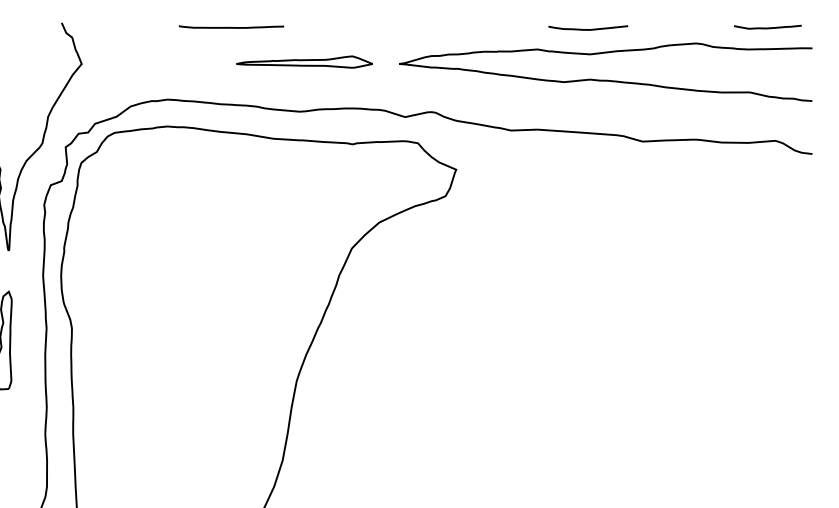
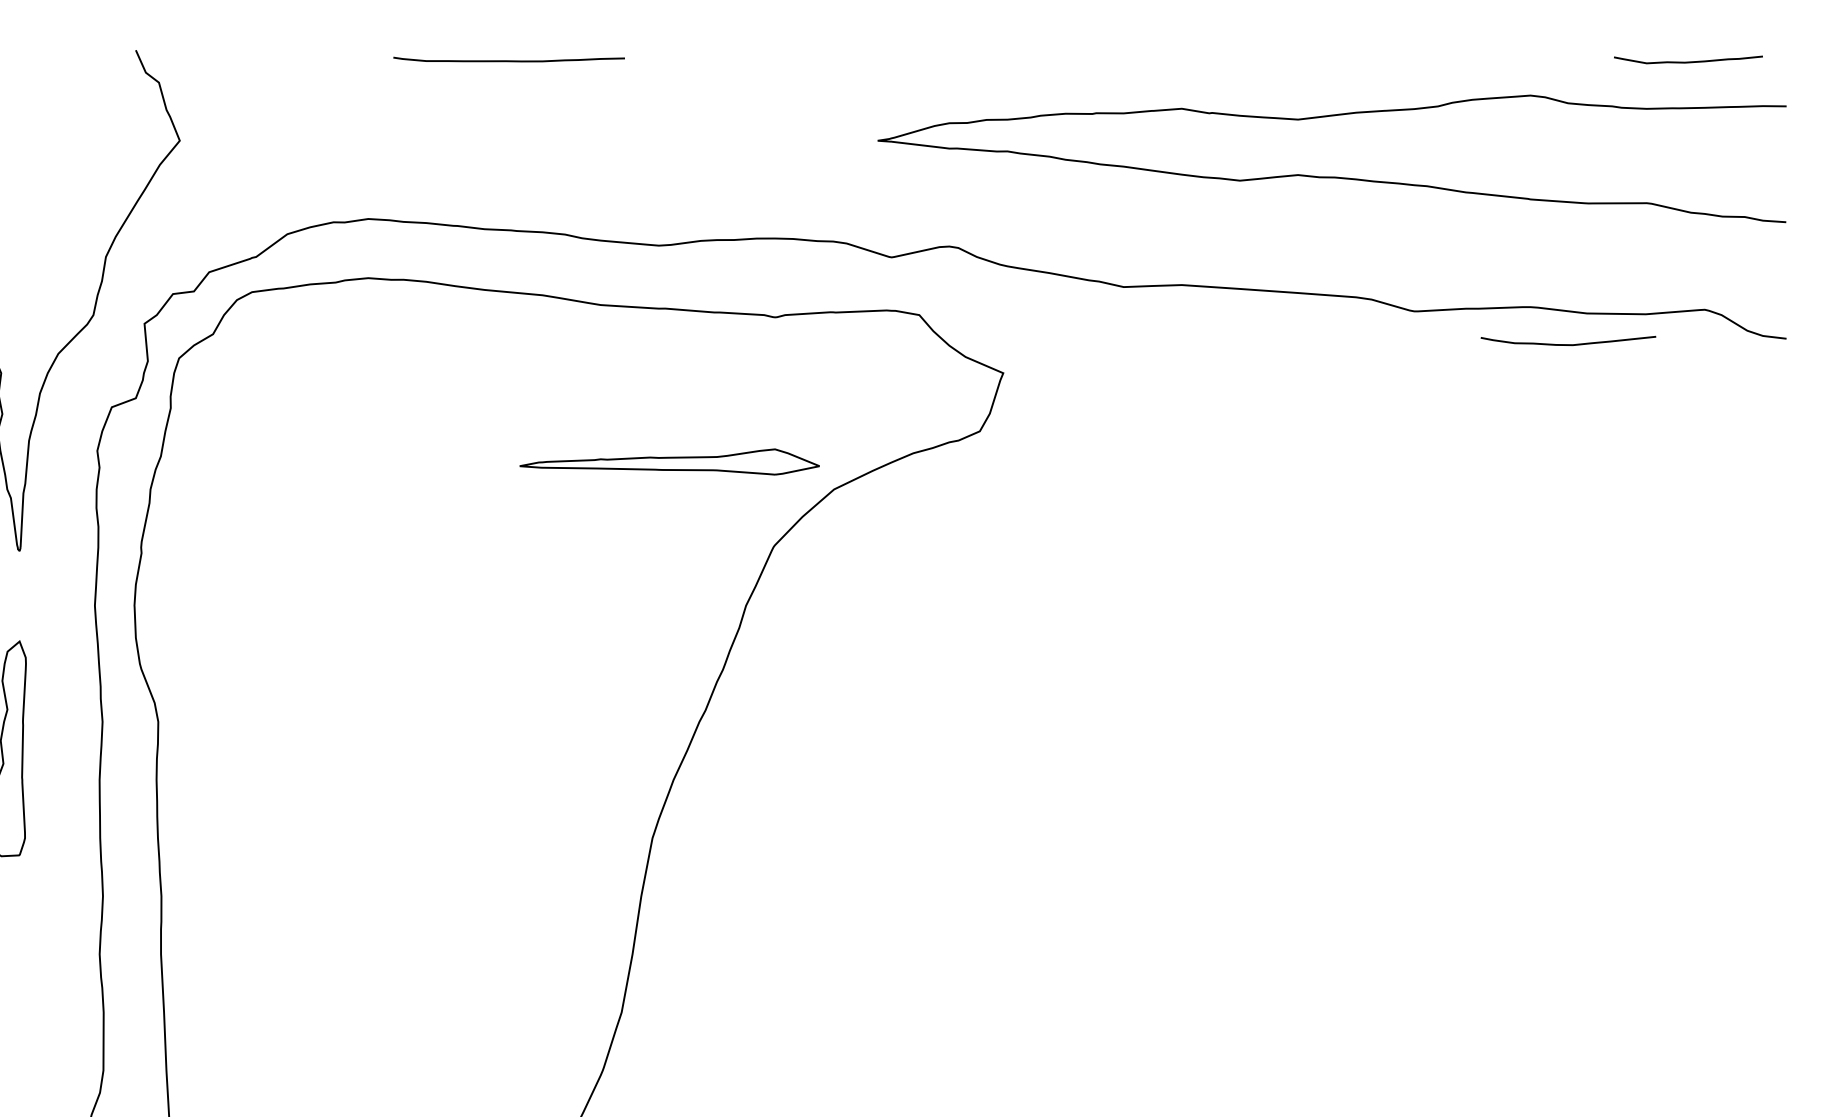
curve: (588, 29) -> (1568, 344), moved
part: (304, 61) -> (669, 460), moved

